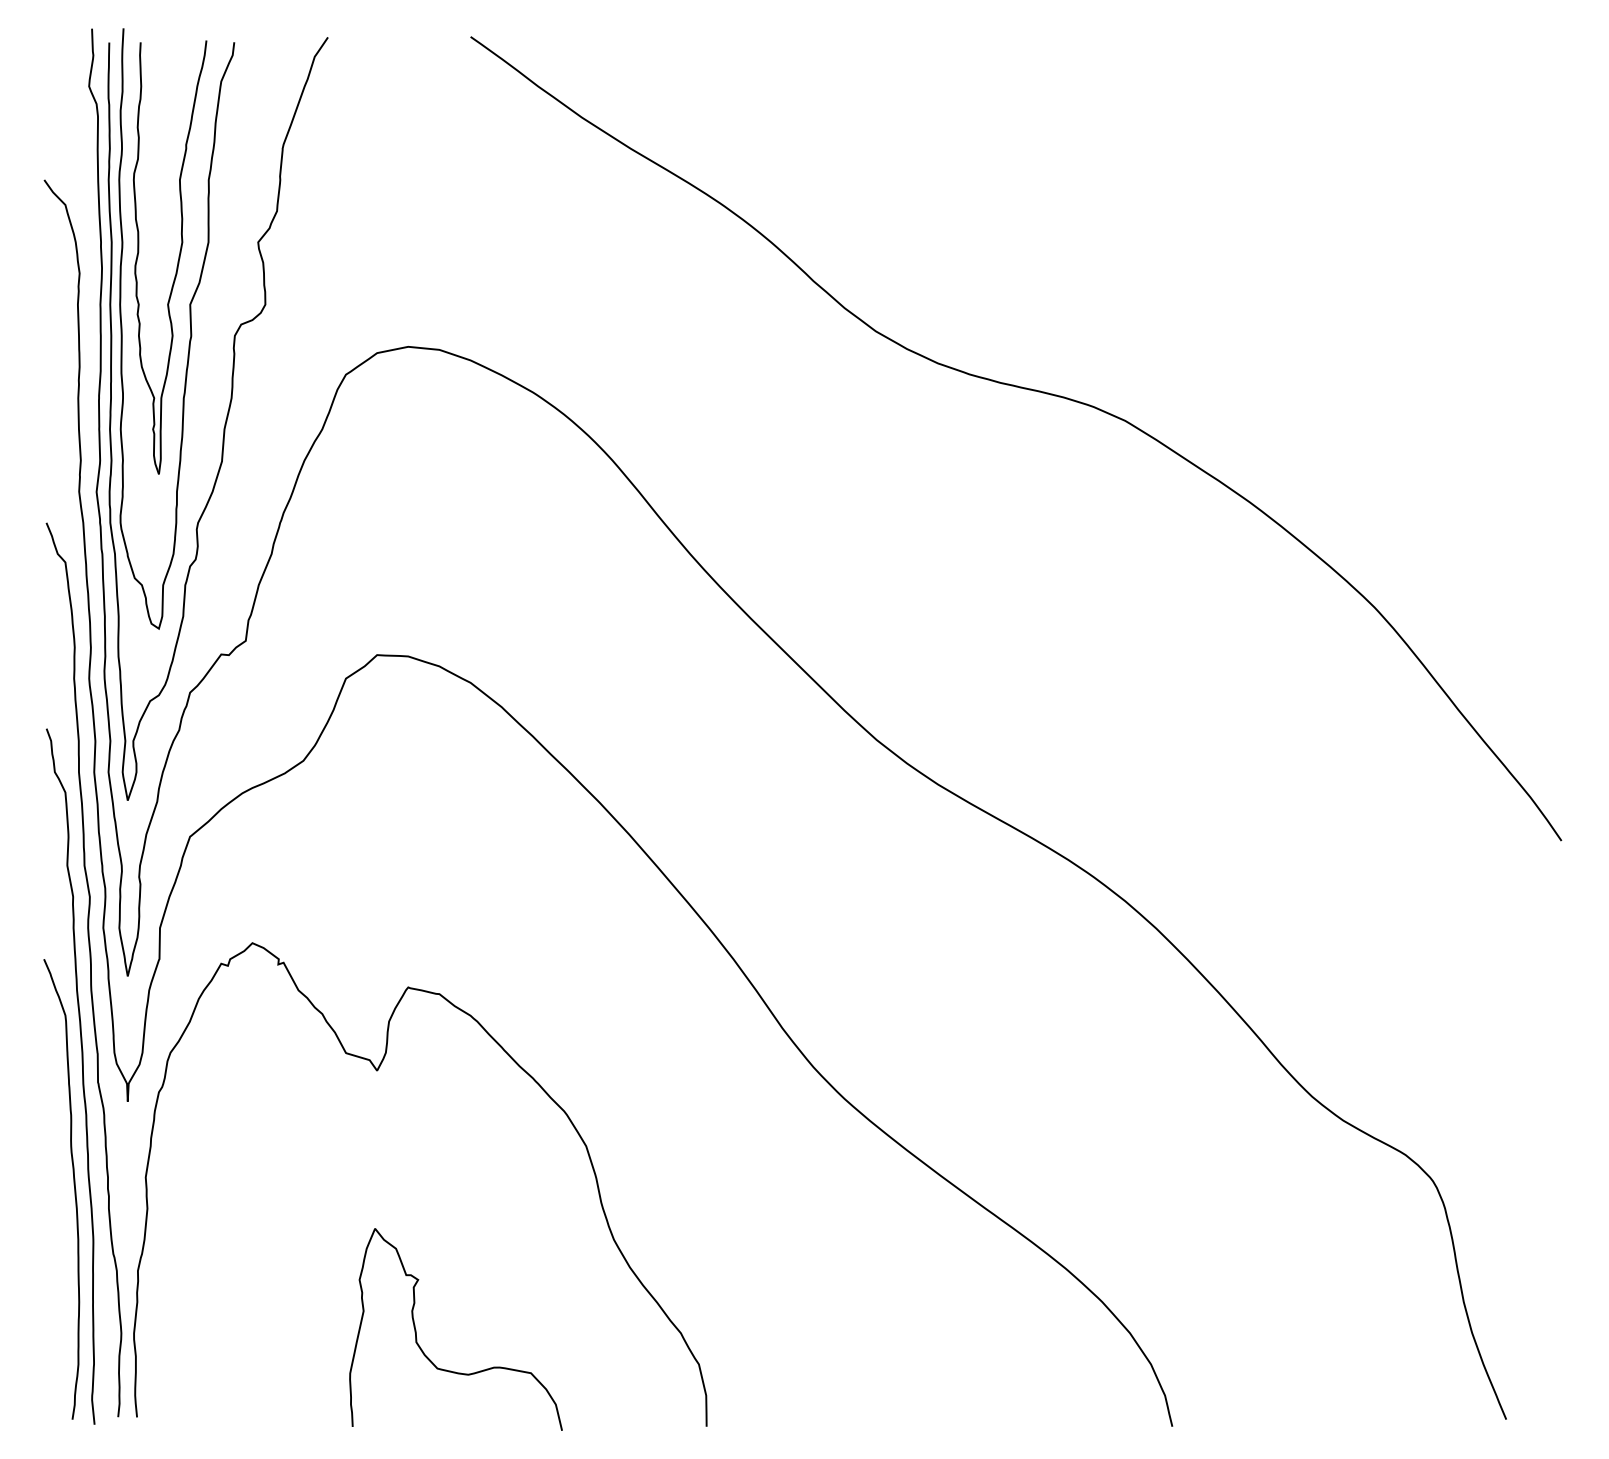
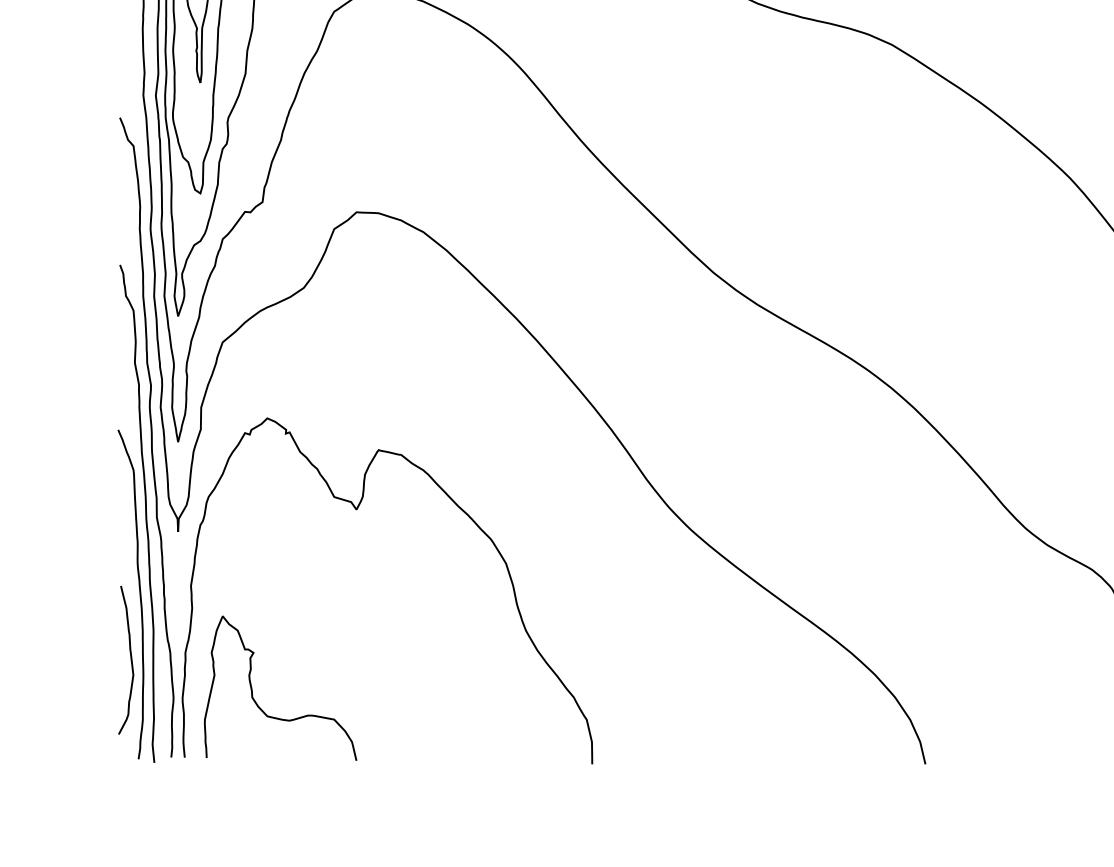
curve: (61, 1280) -> (130, 659), added
curve: (422, 1349) -> (256, 702), moved

